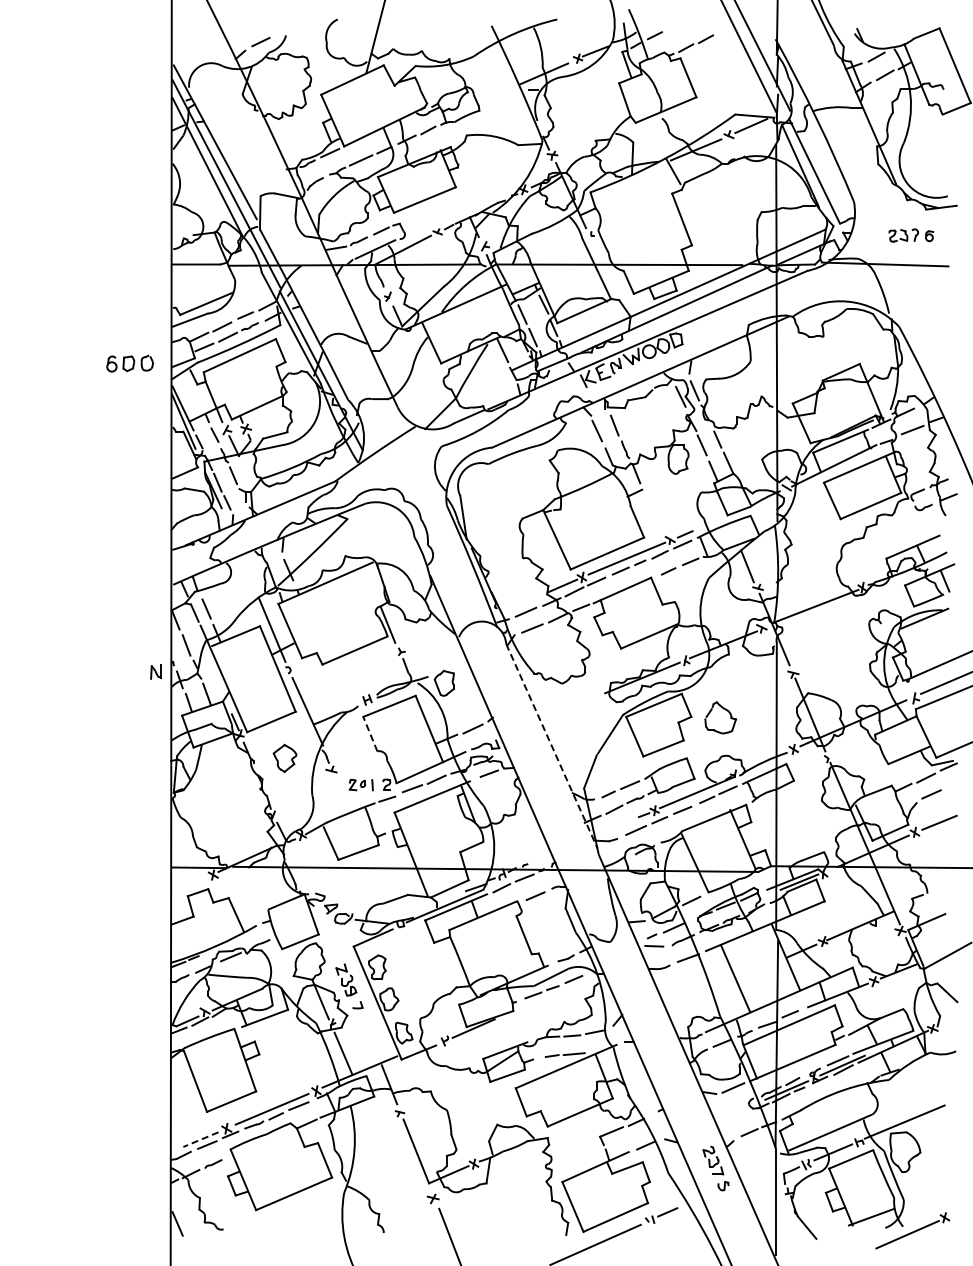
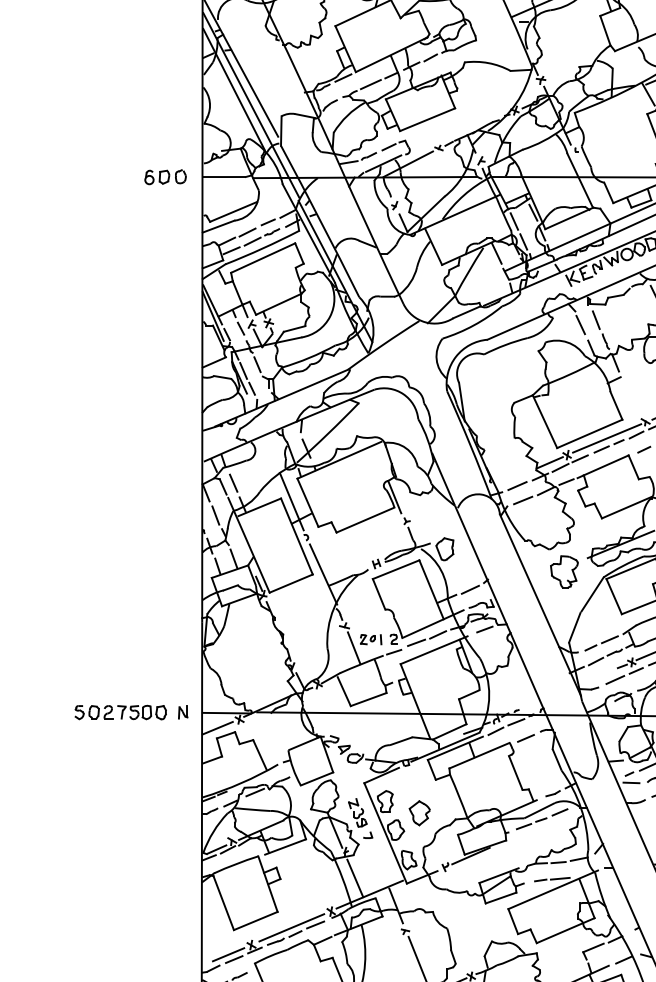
part: (129, 363) -> (165, 177), moved
part: (155, 671) -> (182, 712), moved
part: (578, 708) -> (564, 571), added
line: (370, 734) -> (379, 594), dashed -> solid
line: (551, 746) -> (540, 605), dashed -> solid
part: (284, 757) -> (419, 812), moved
line: (342, 794) -> (354, 648), added
part: (79, 866) -> (120, 712), added
line: (188, 884) -> (217, 728), added
line: (200, 1139) -> (228, 954), dashed -> solid

